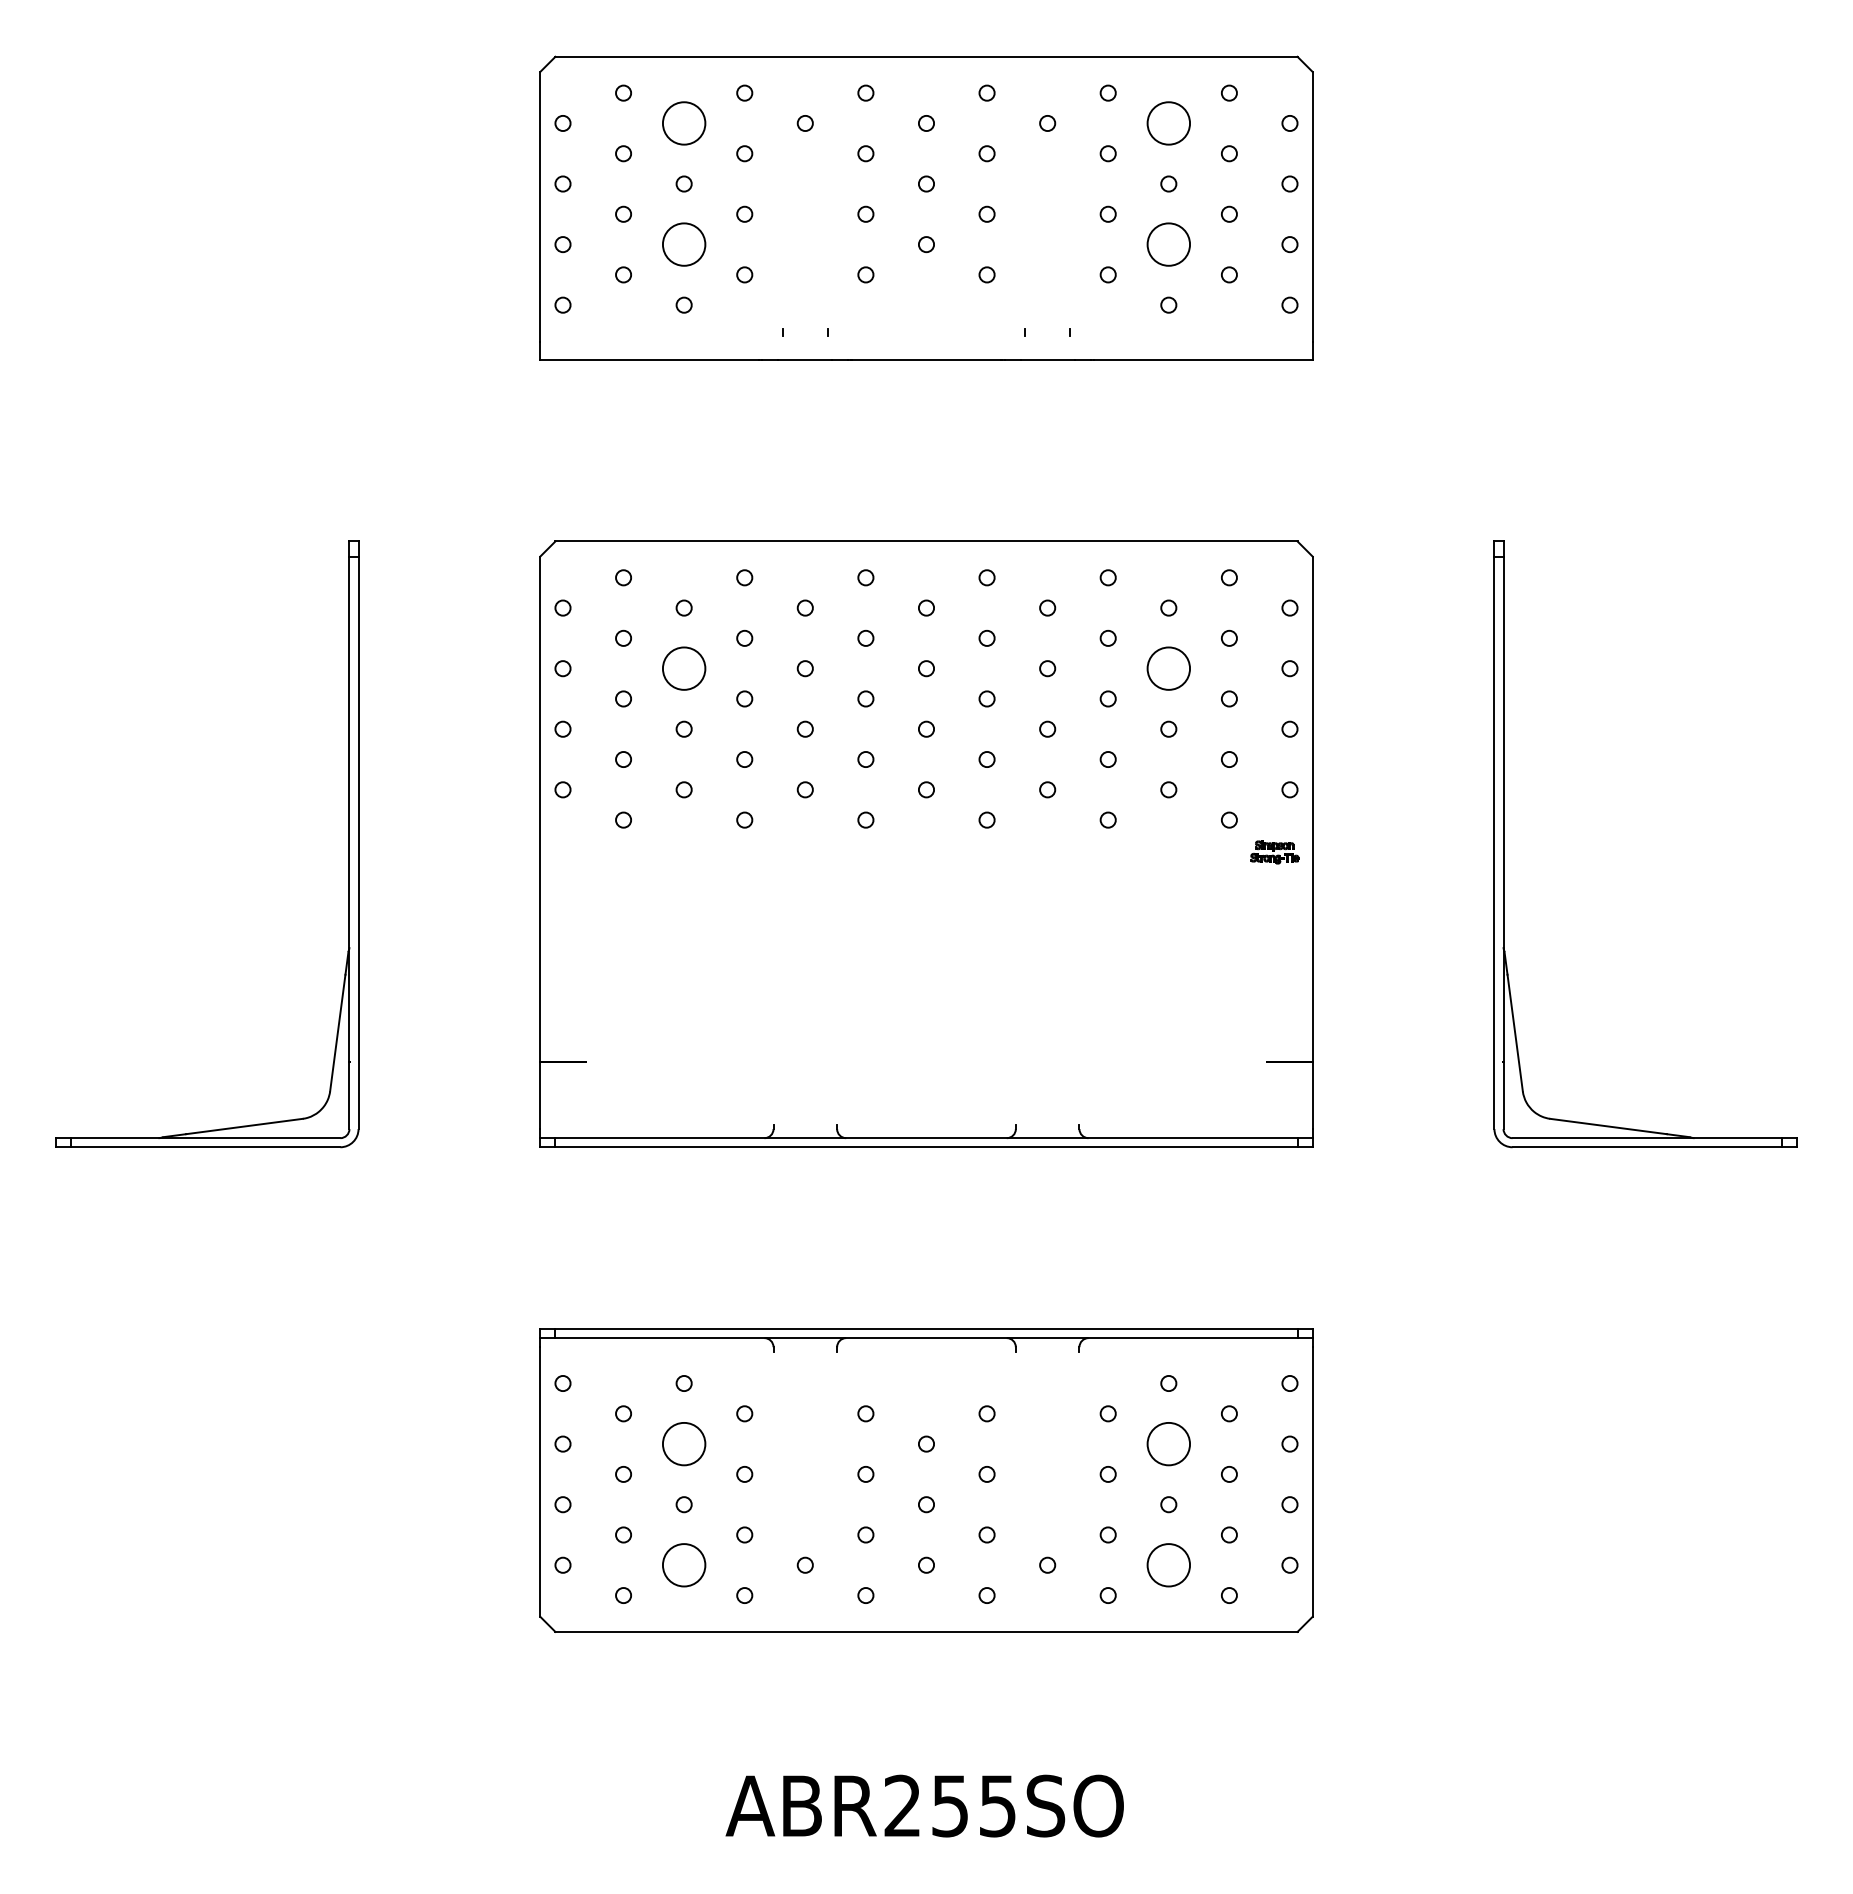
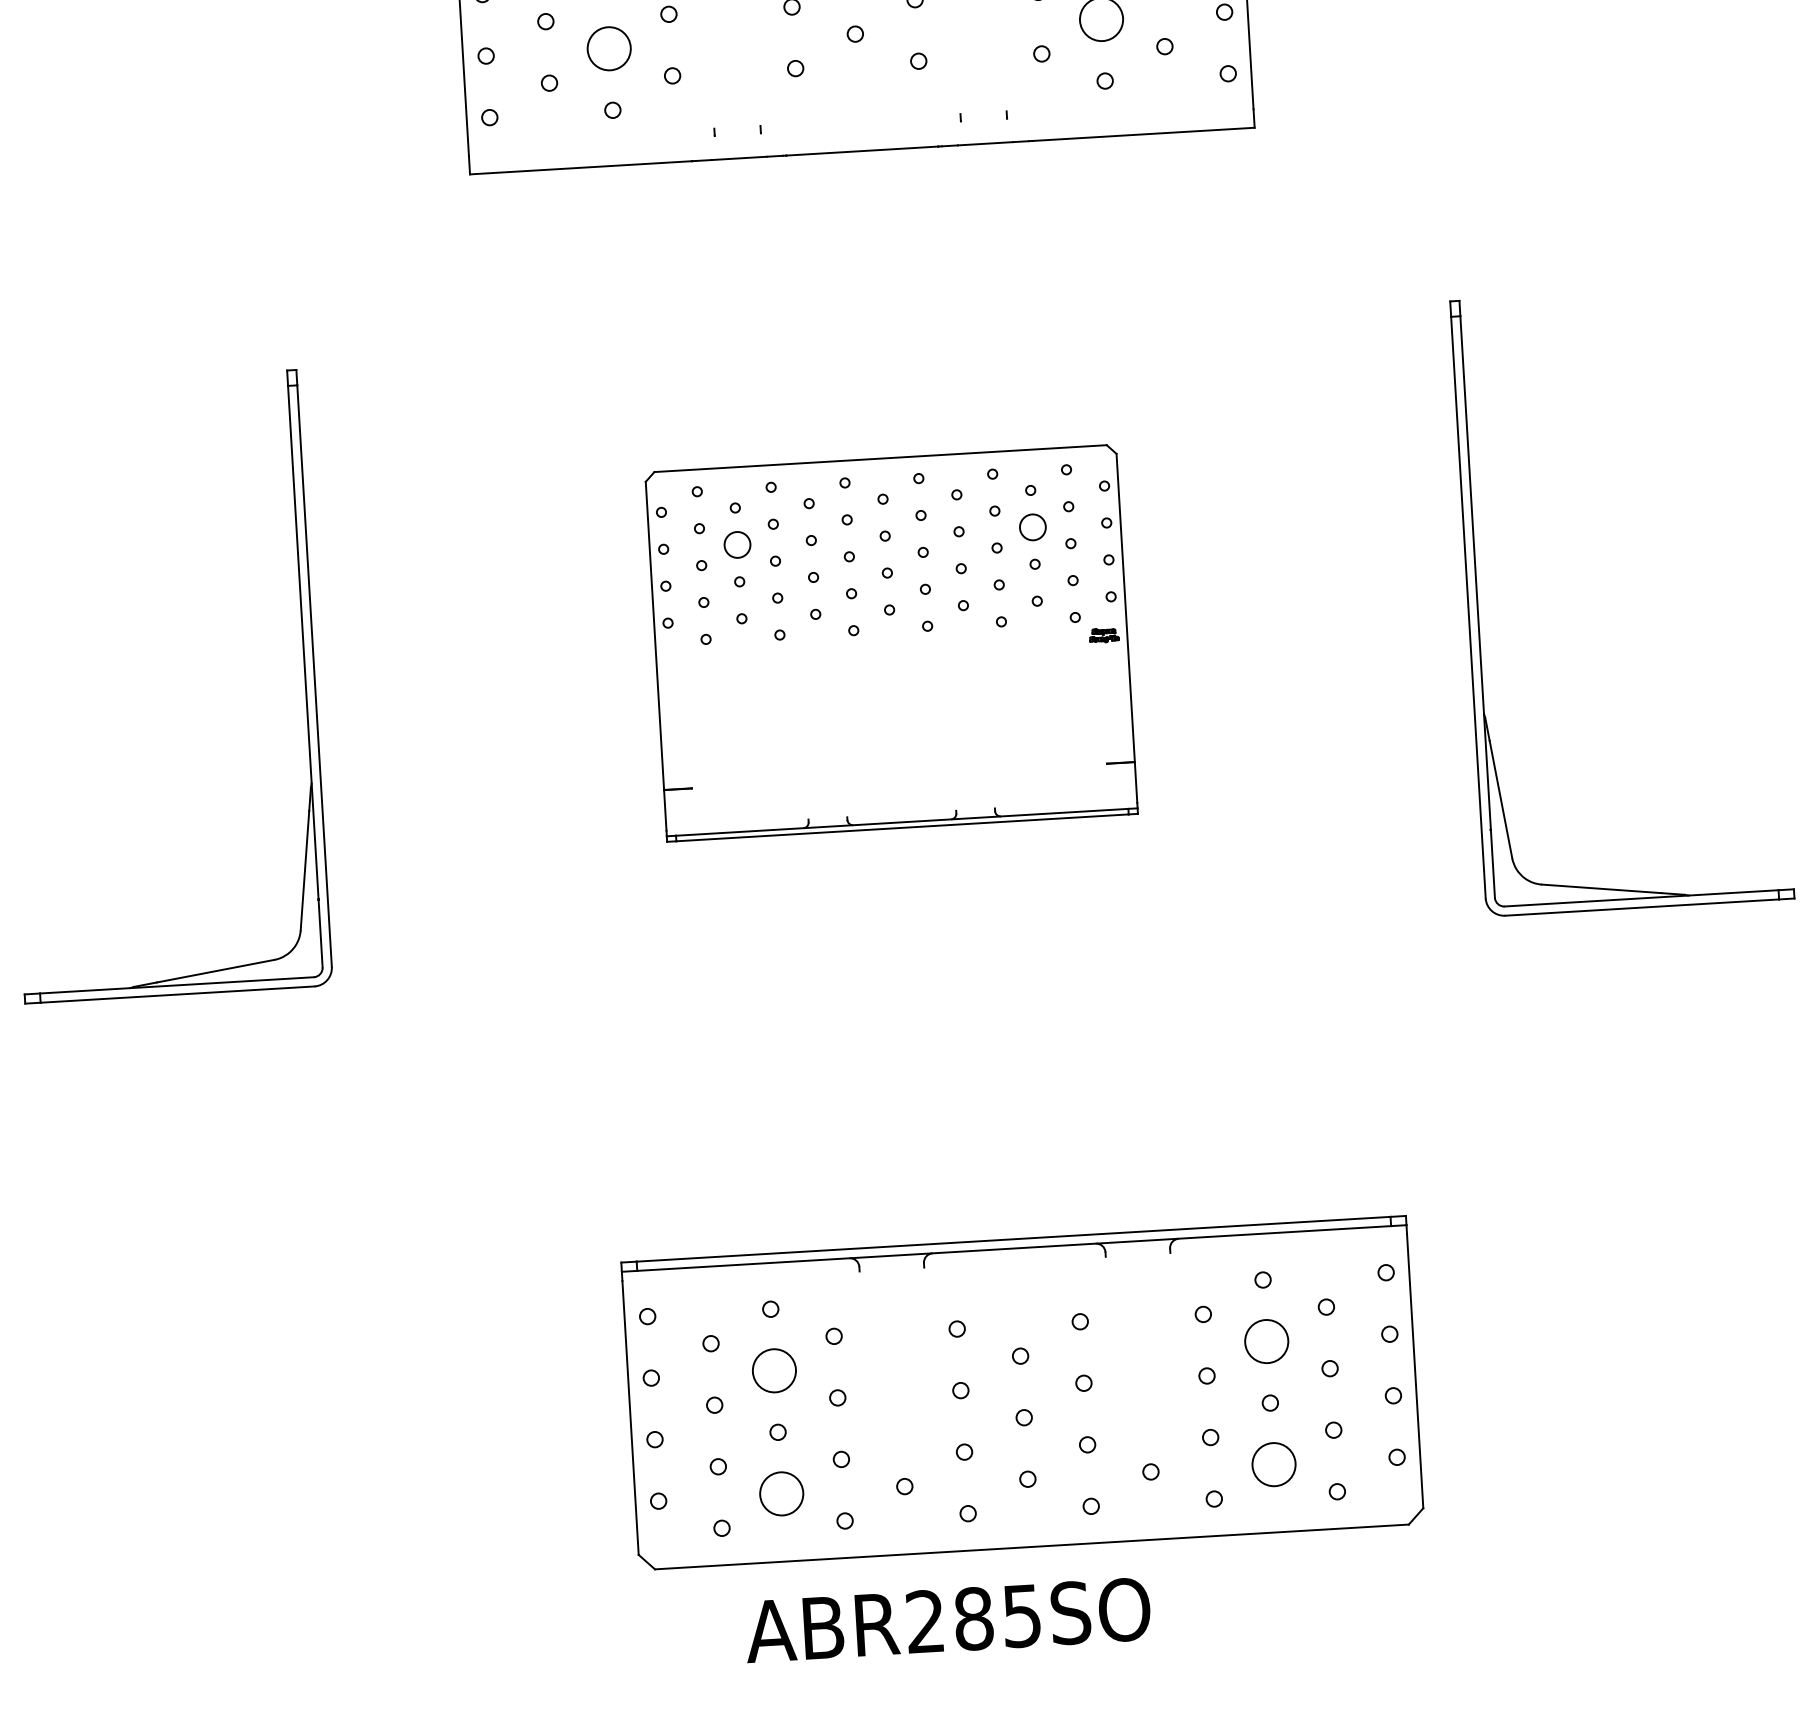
part: (926, 843) -> (891, 642), size x0.6
part: (926, 1480) -> (1022, 1393), moved
text: (950, 1805) -> (973, 1618), ABR255SO -> ABR285SO

